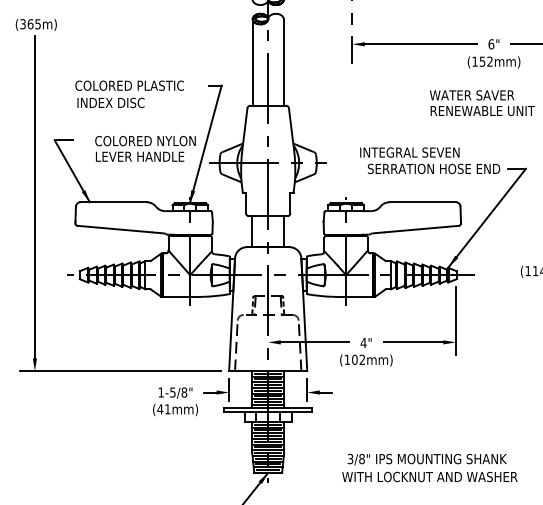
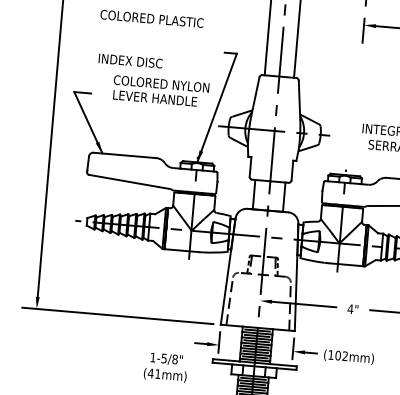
text: (129, 85) -> (151, 18), moved
text: (145, 148) -> (160, 90), moved
text: (366, 360) -> (349, 357), moved
text: (175, 401) -> (165, 367), moved

